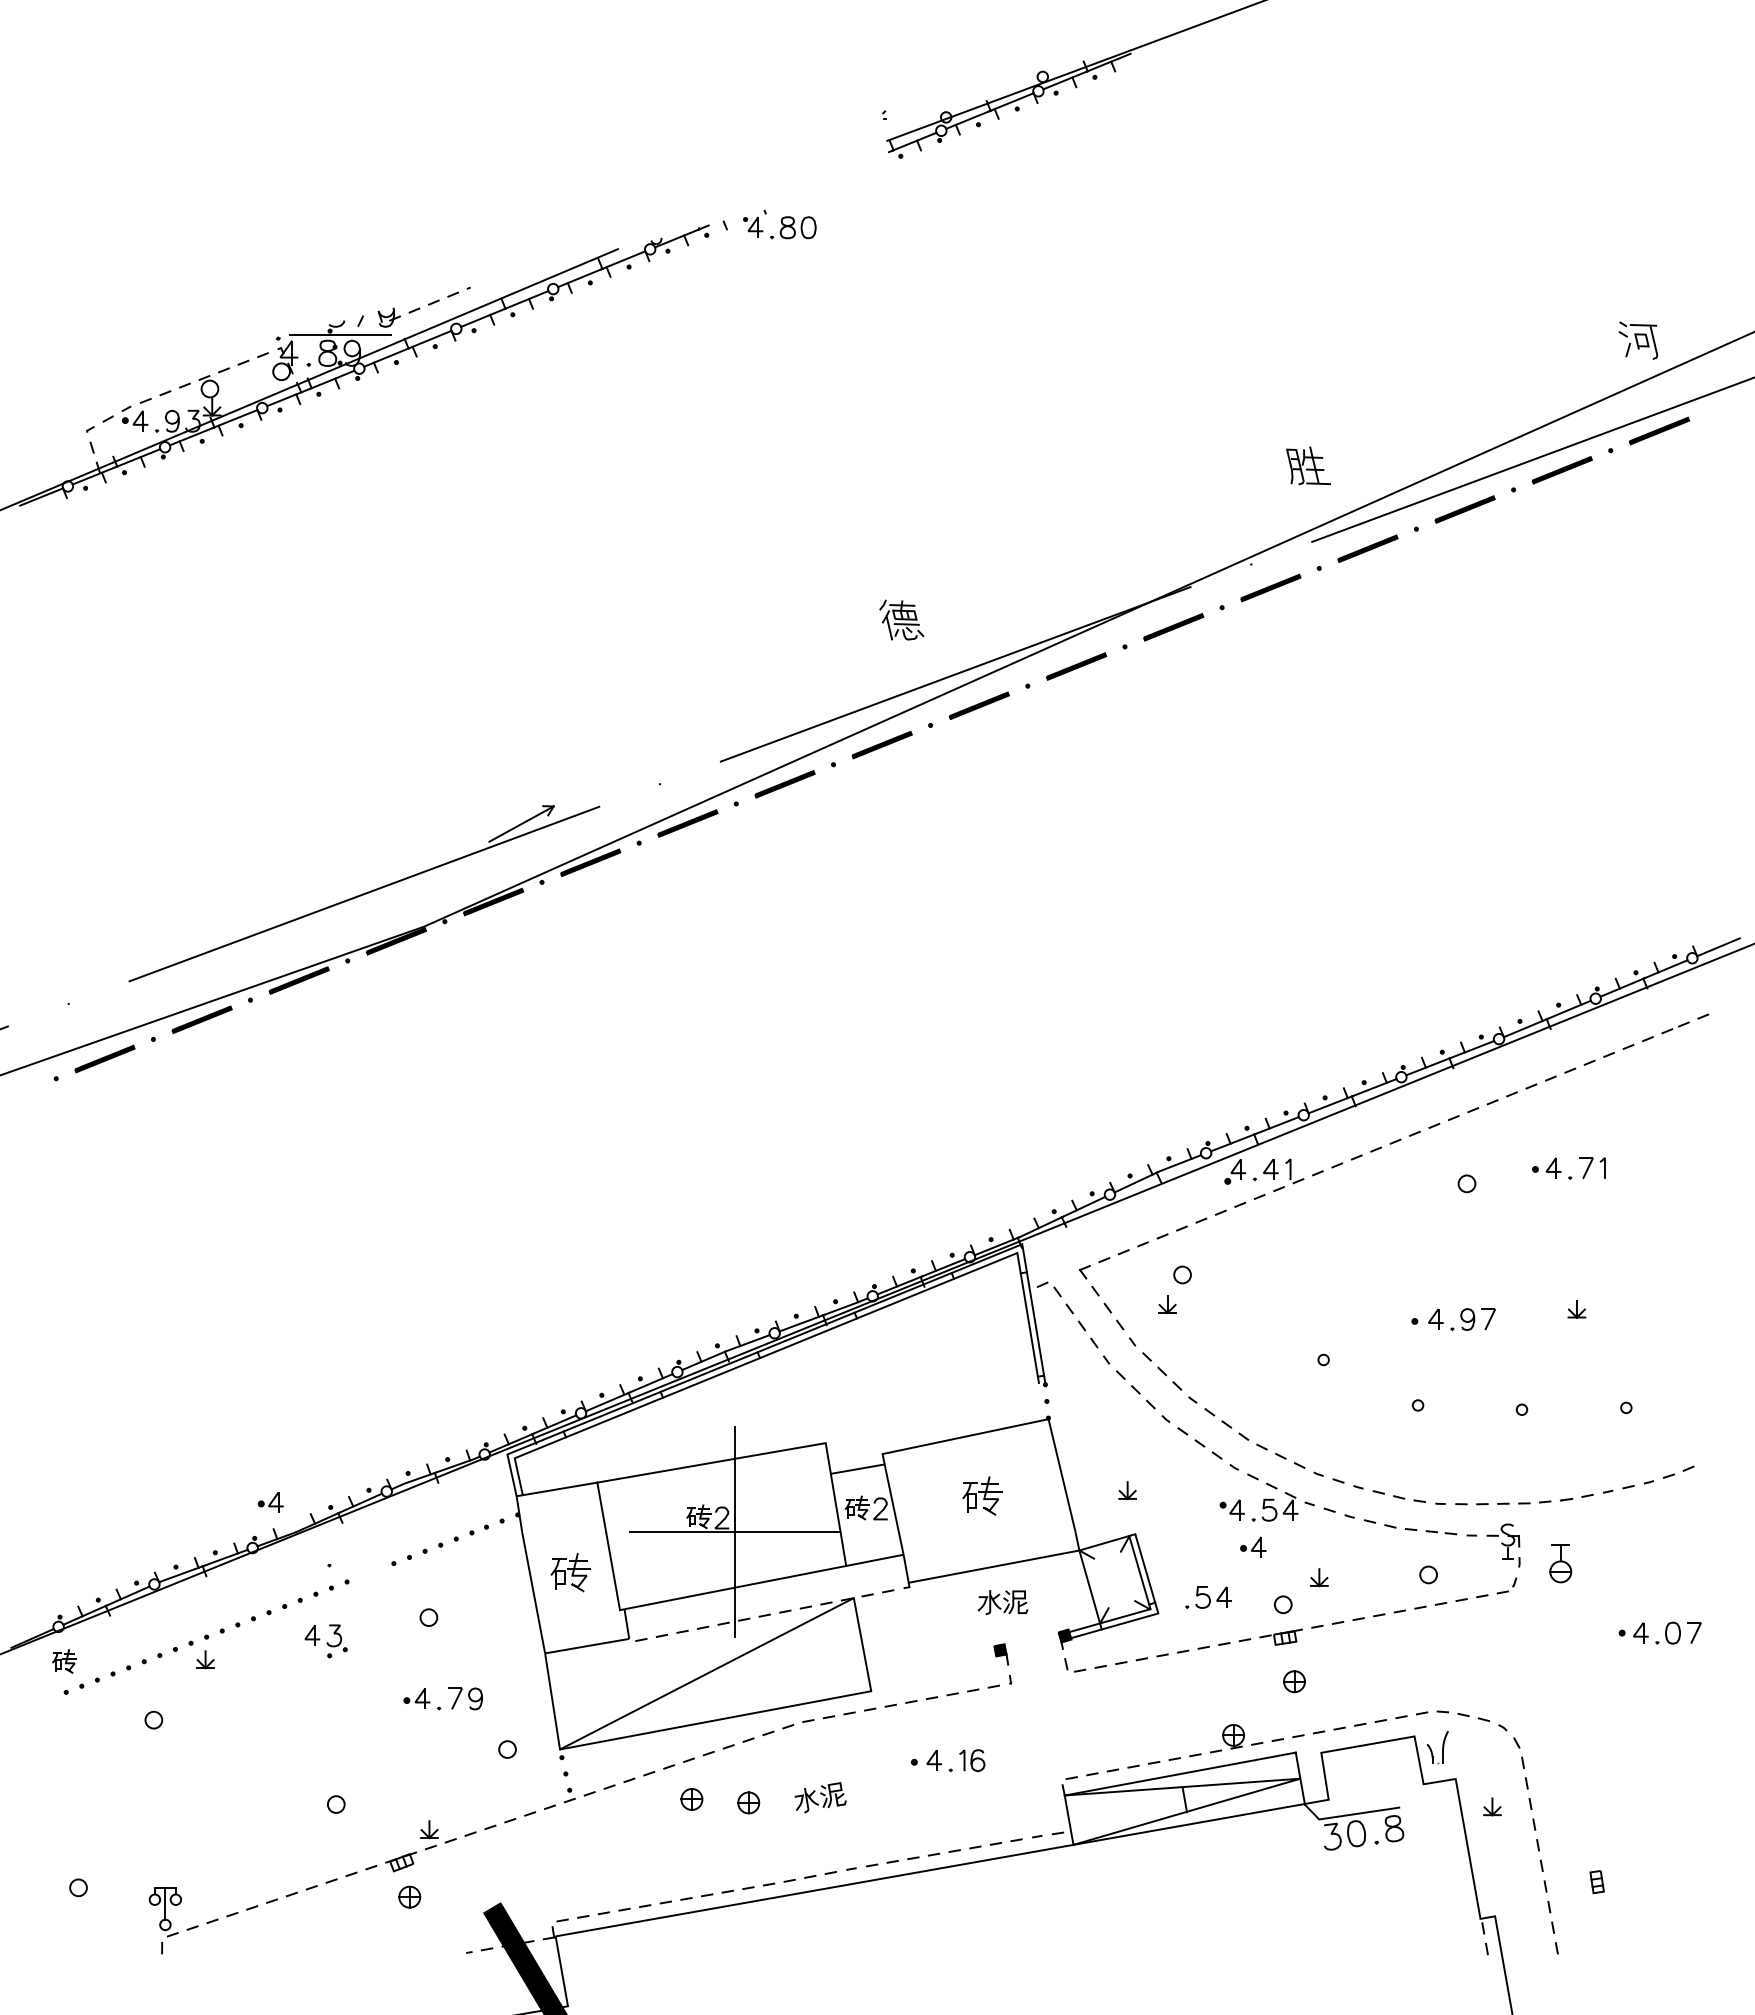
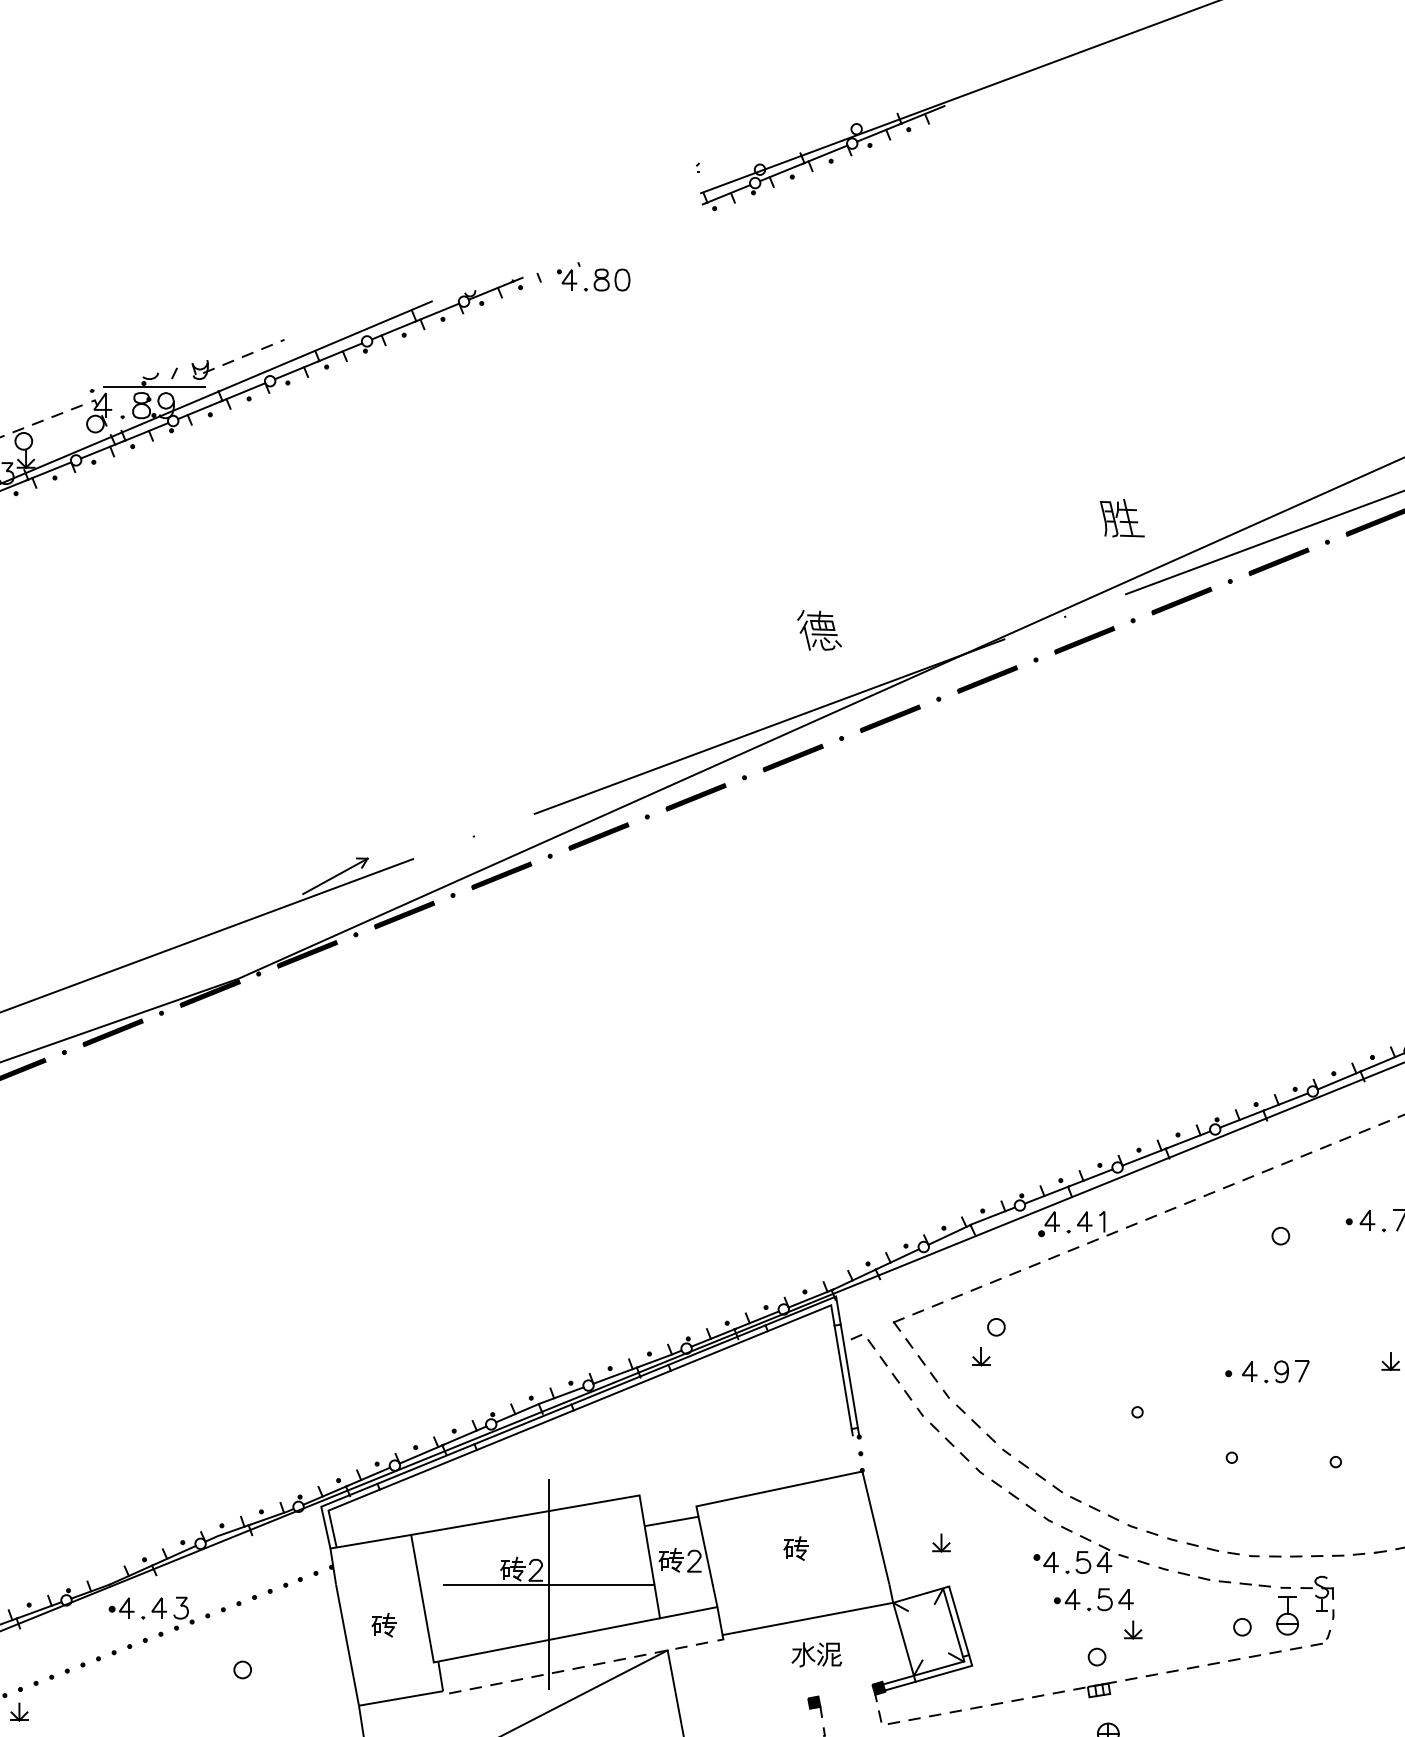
part: (901, 619) -> (819, 629), moved
part: (981, 1496) -> (795, 1548), size x0.62
part: (270, 1502) -> (121, 1607), moved
part: (1560, 1563) -> (1287, 1615), moved
part: (569, 1572) -> (383, 1624), size x0.62
part: (1208, 1597) -> (1110, 1599), moved
part: (325, 1641) -> (172, 1613), moved

